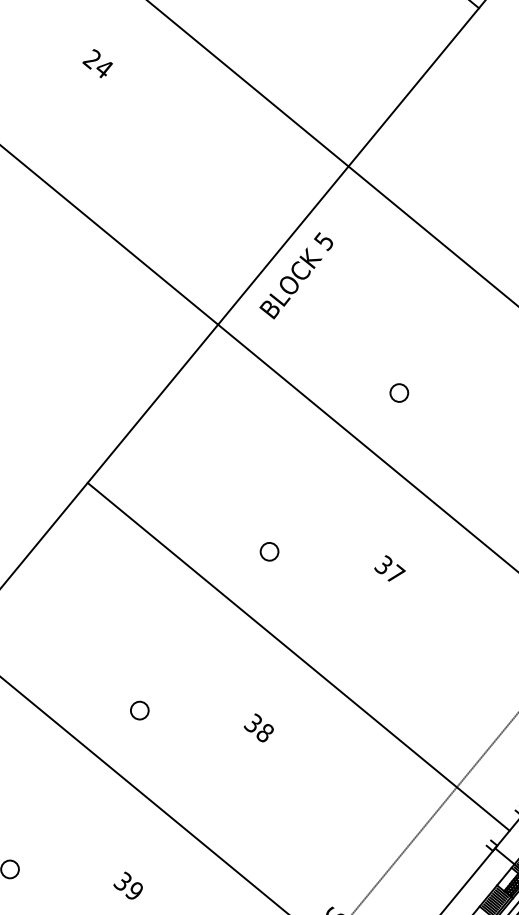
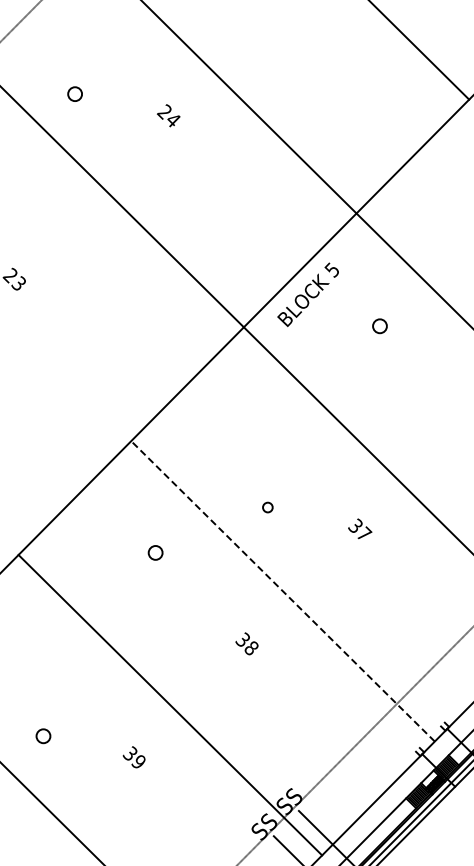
circle: (398, 393) -> (379, 326), moved
circle: (269, 551) -> (267, 507), size x0.7
line: (299, 656) -> (283, 591), solid -> dashed
circle: (139, 710) -> (155, 552), moved

